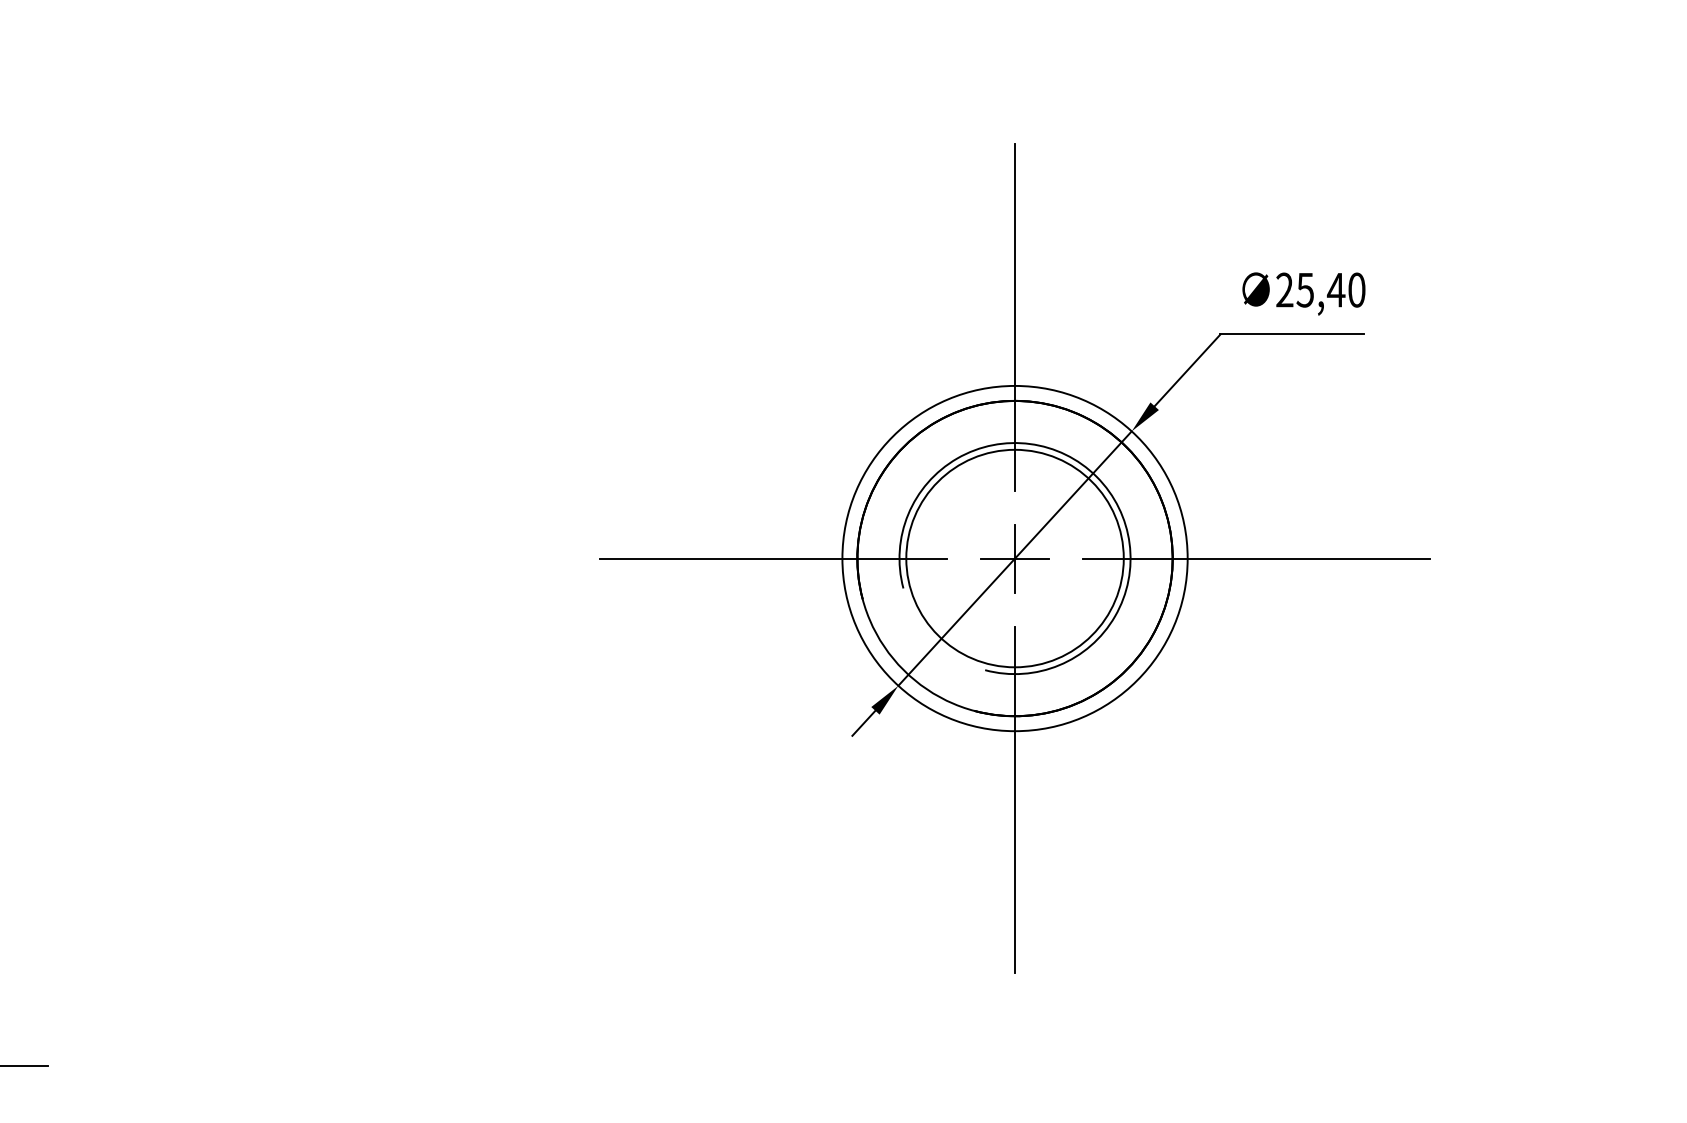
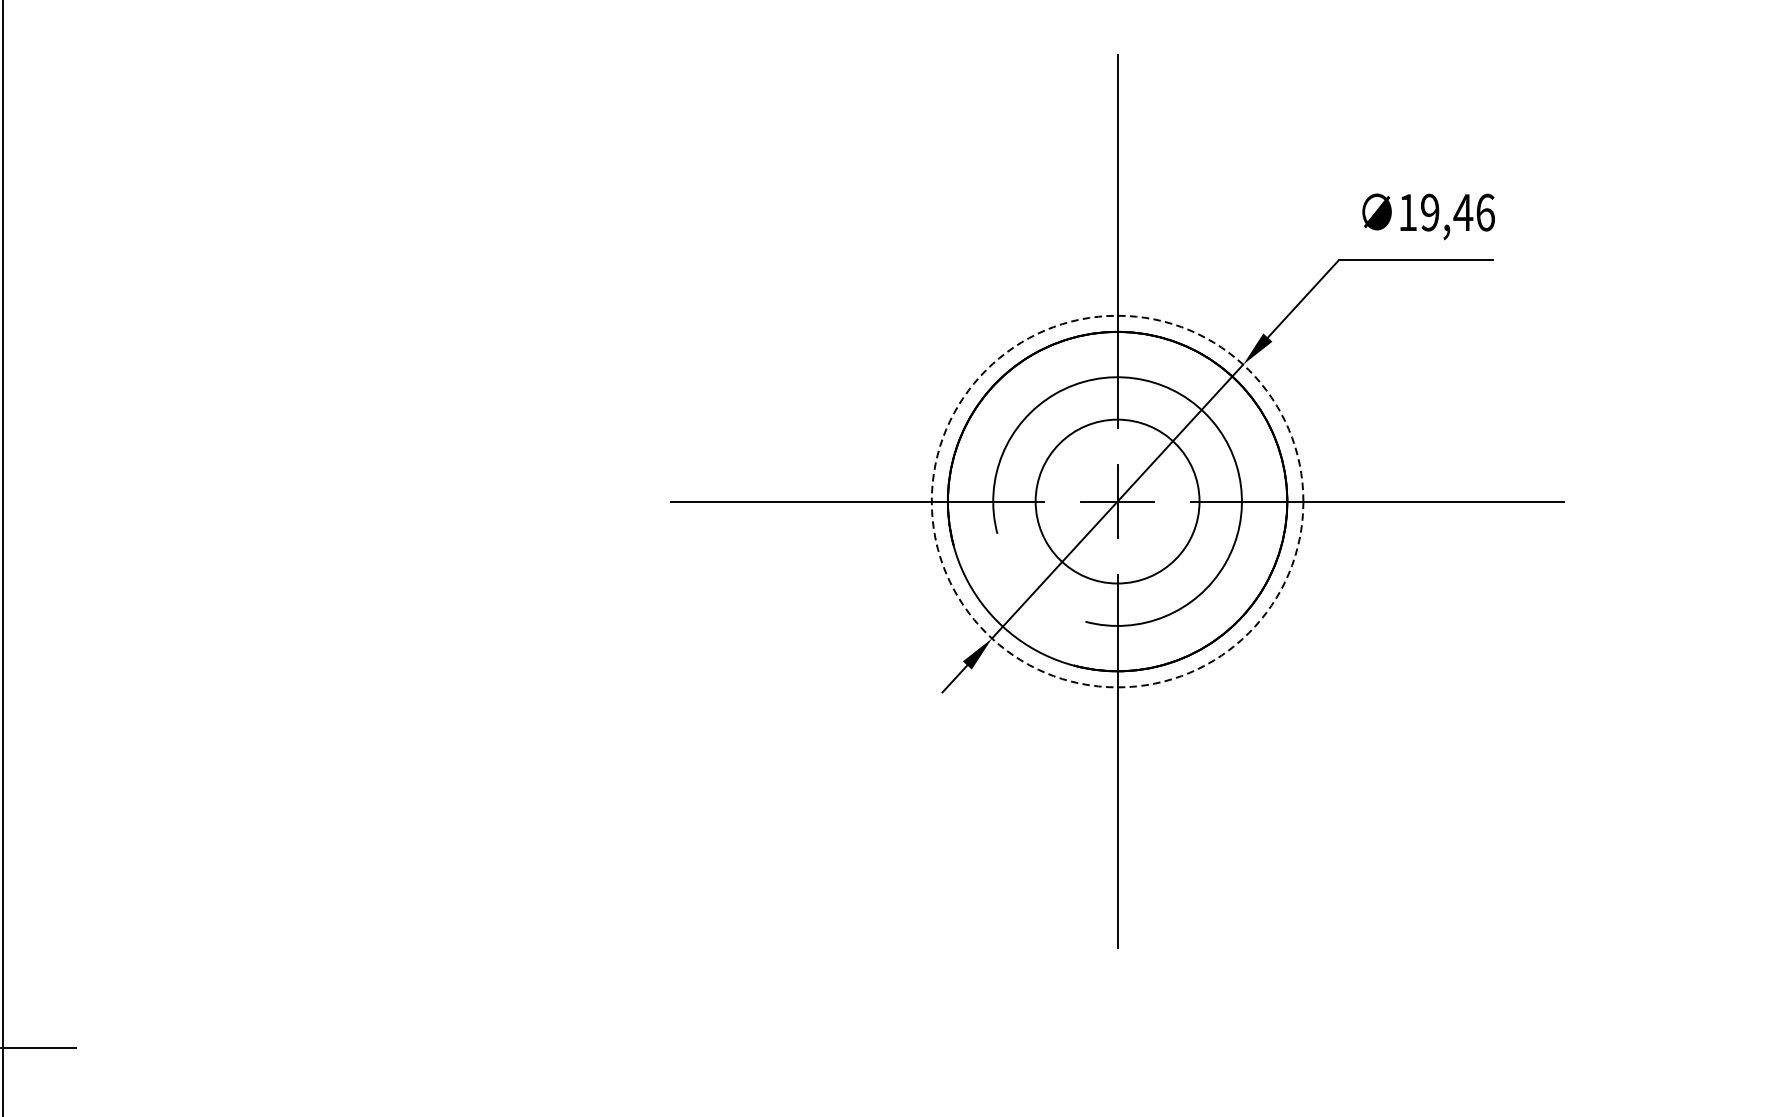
text: (1320, 289) -> (1446, 211), 25,40 -> 19,46
circle: (1014, 558) -> (1117, 501), size x0.7
circle: (1014, 558) -> (1117, 501), solid -> dashed

